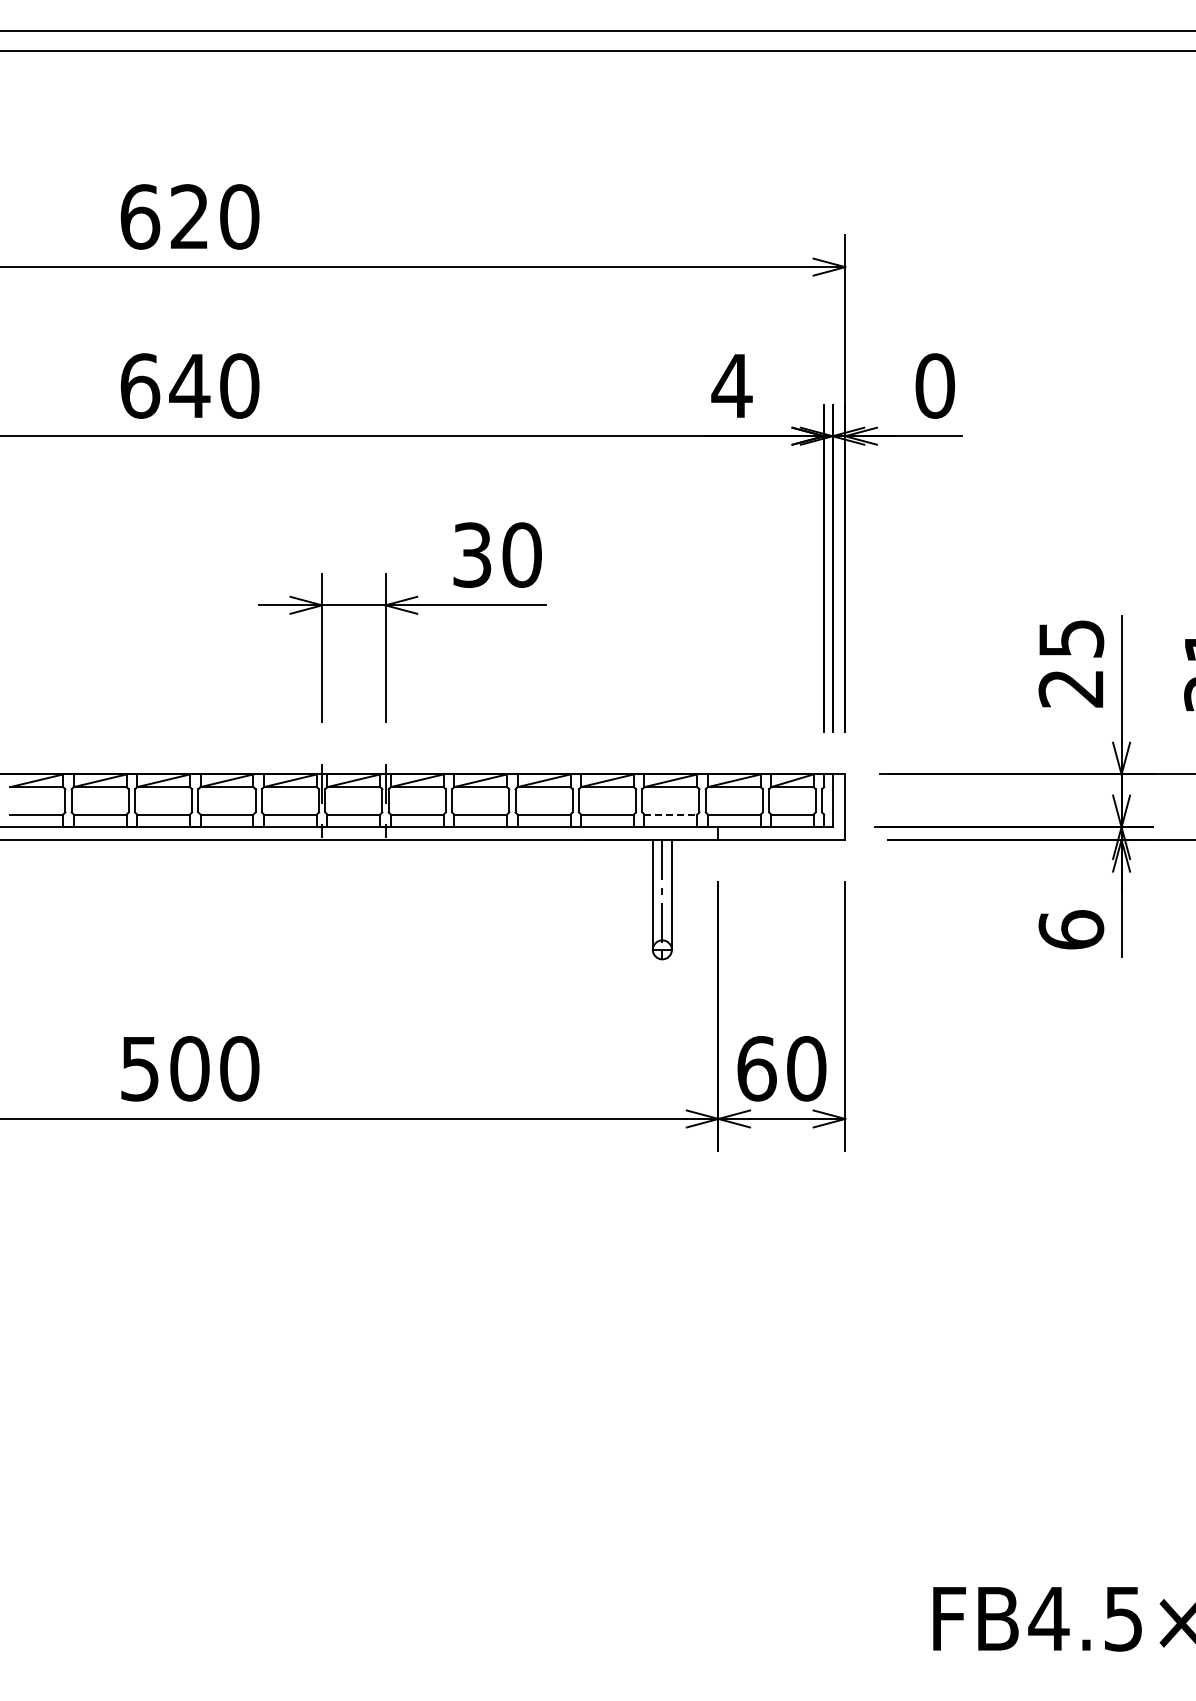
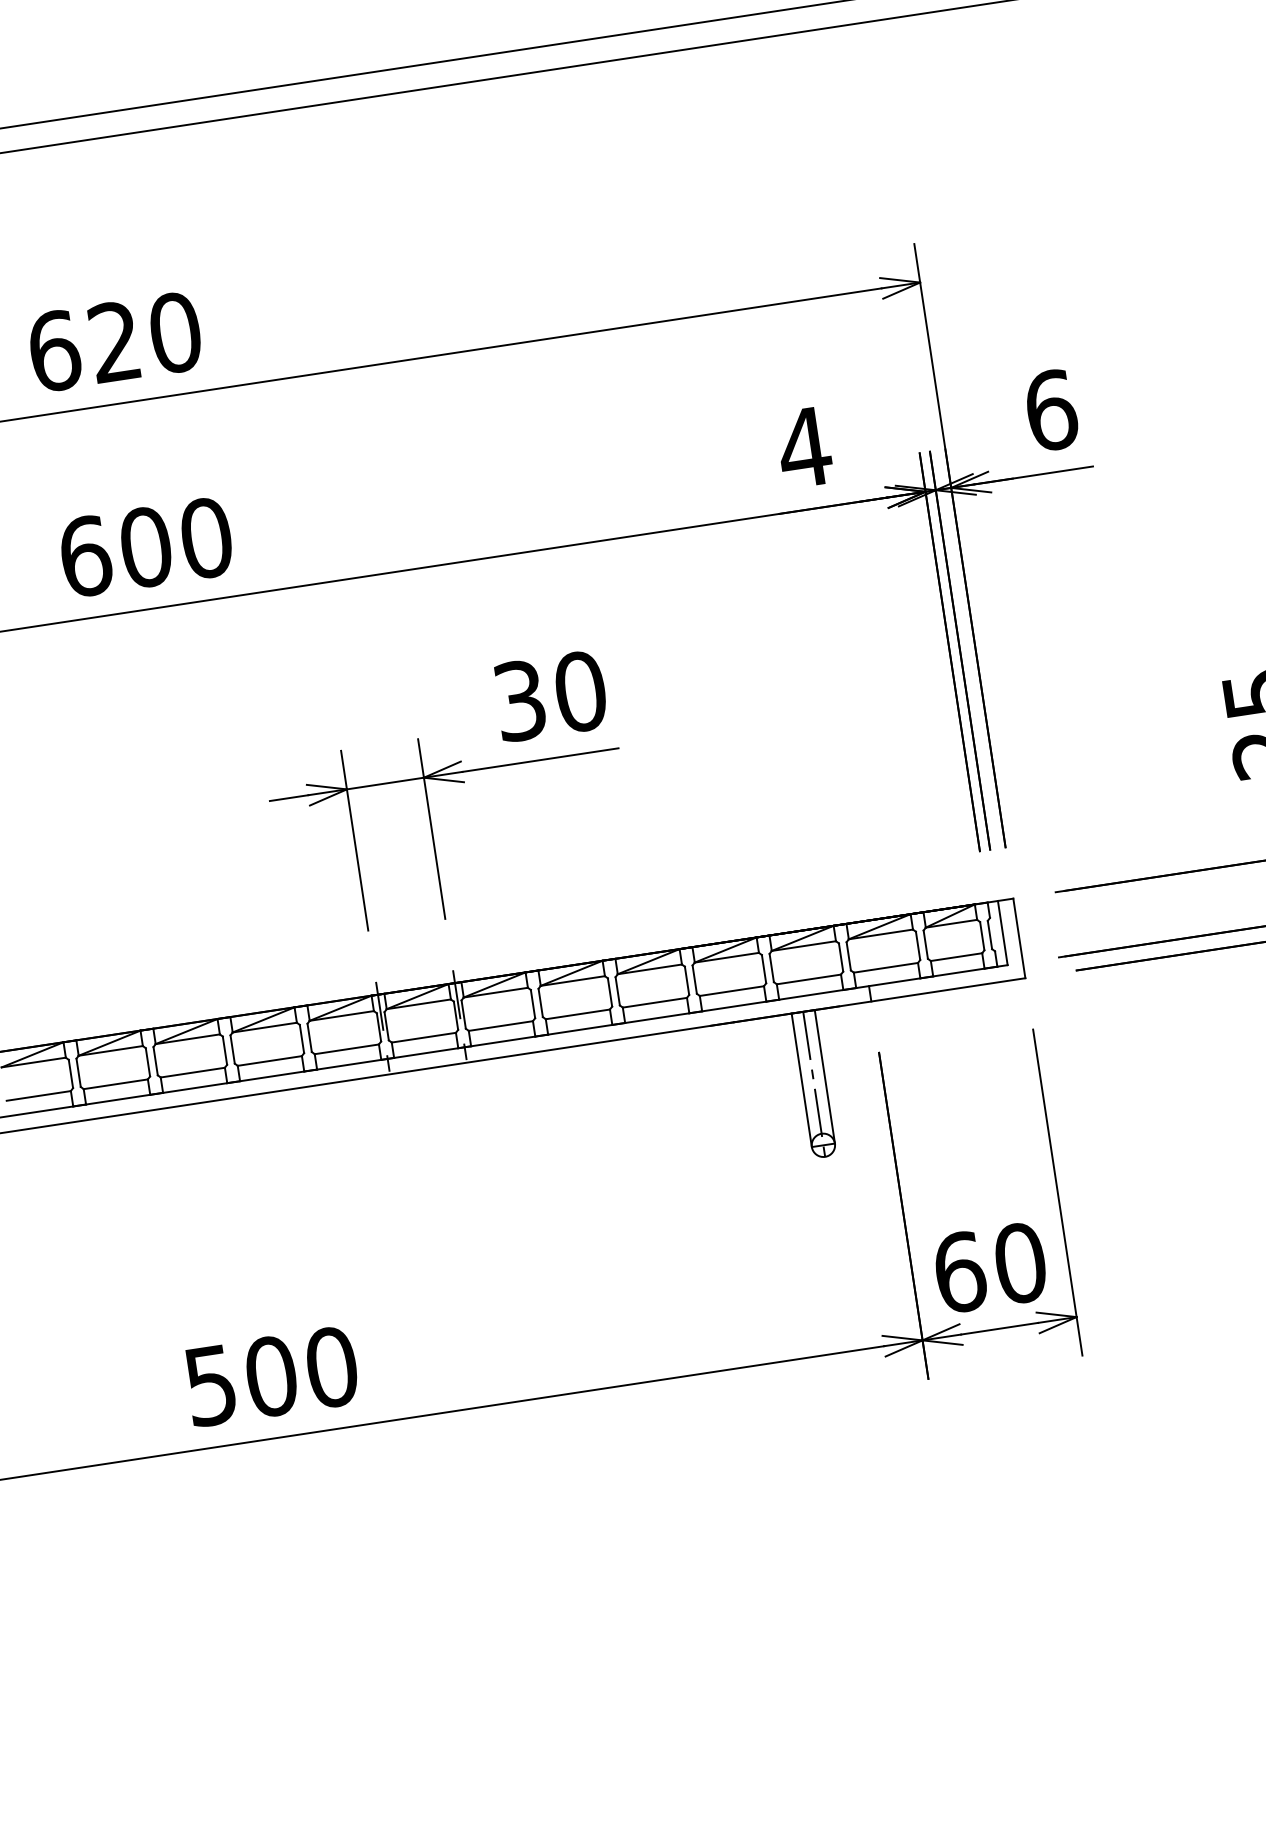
text: (189, 385) -> (145, 546), 640 -> 600
text: (935, 385) -> (1051, 409), 0 -> 6
line: (671, 814) -> (809, 979), dashed -> solid

